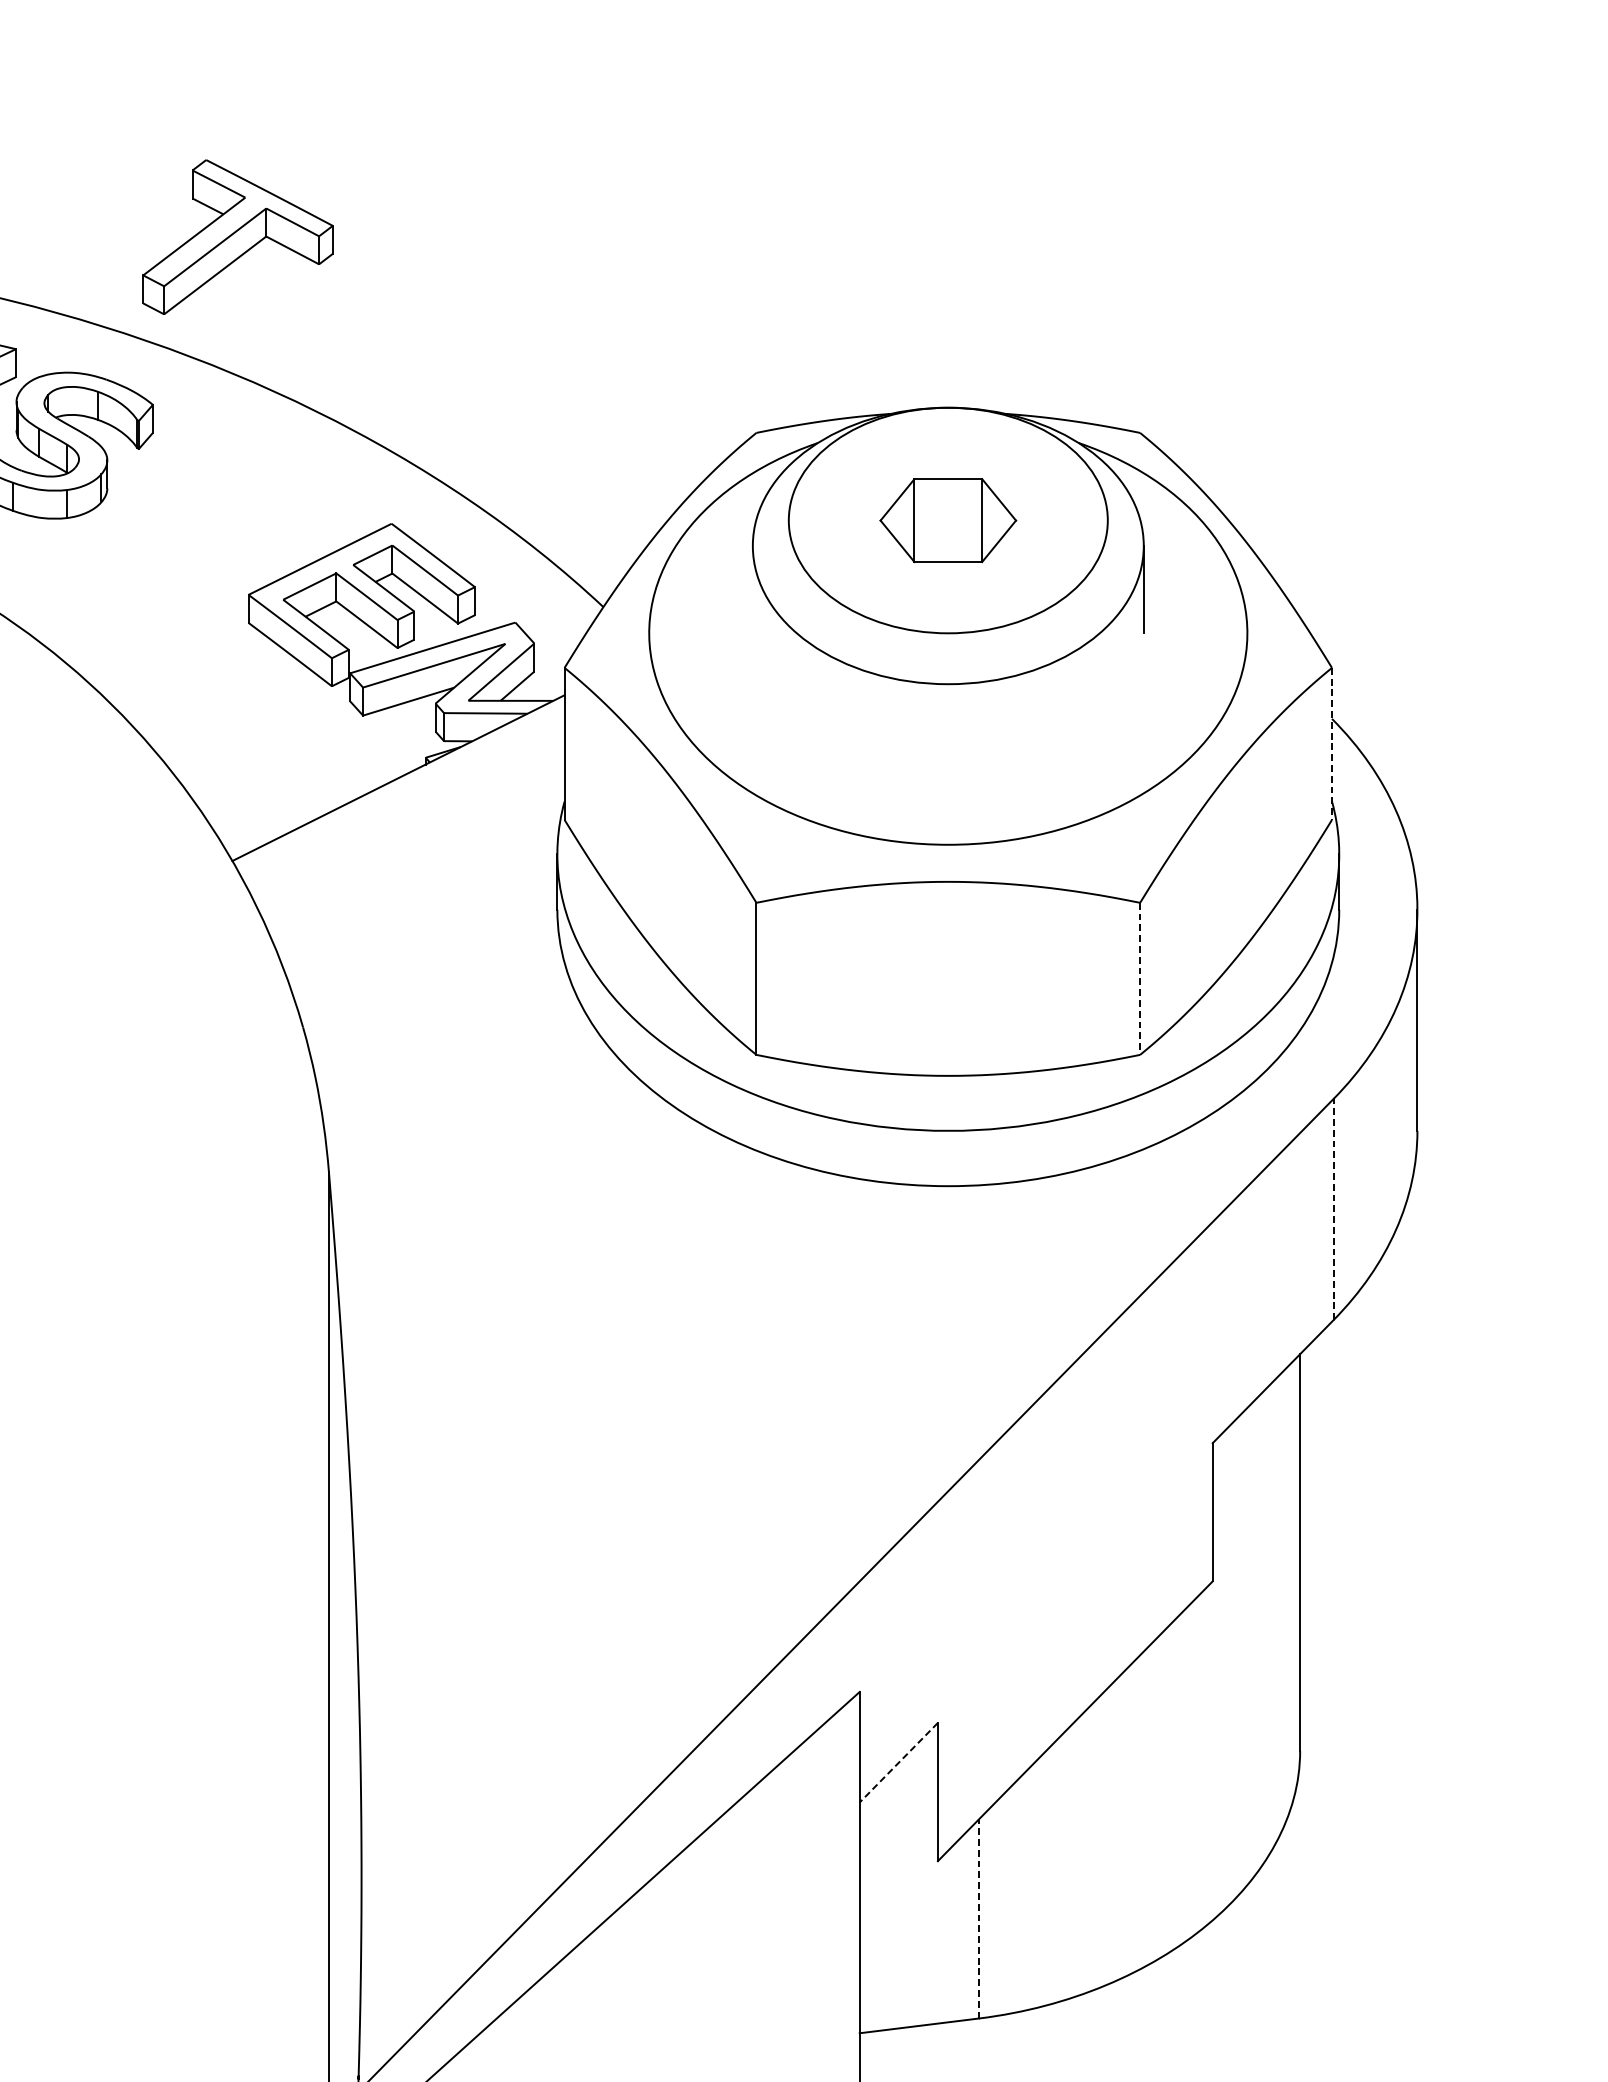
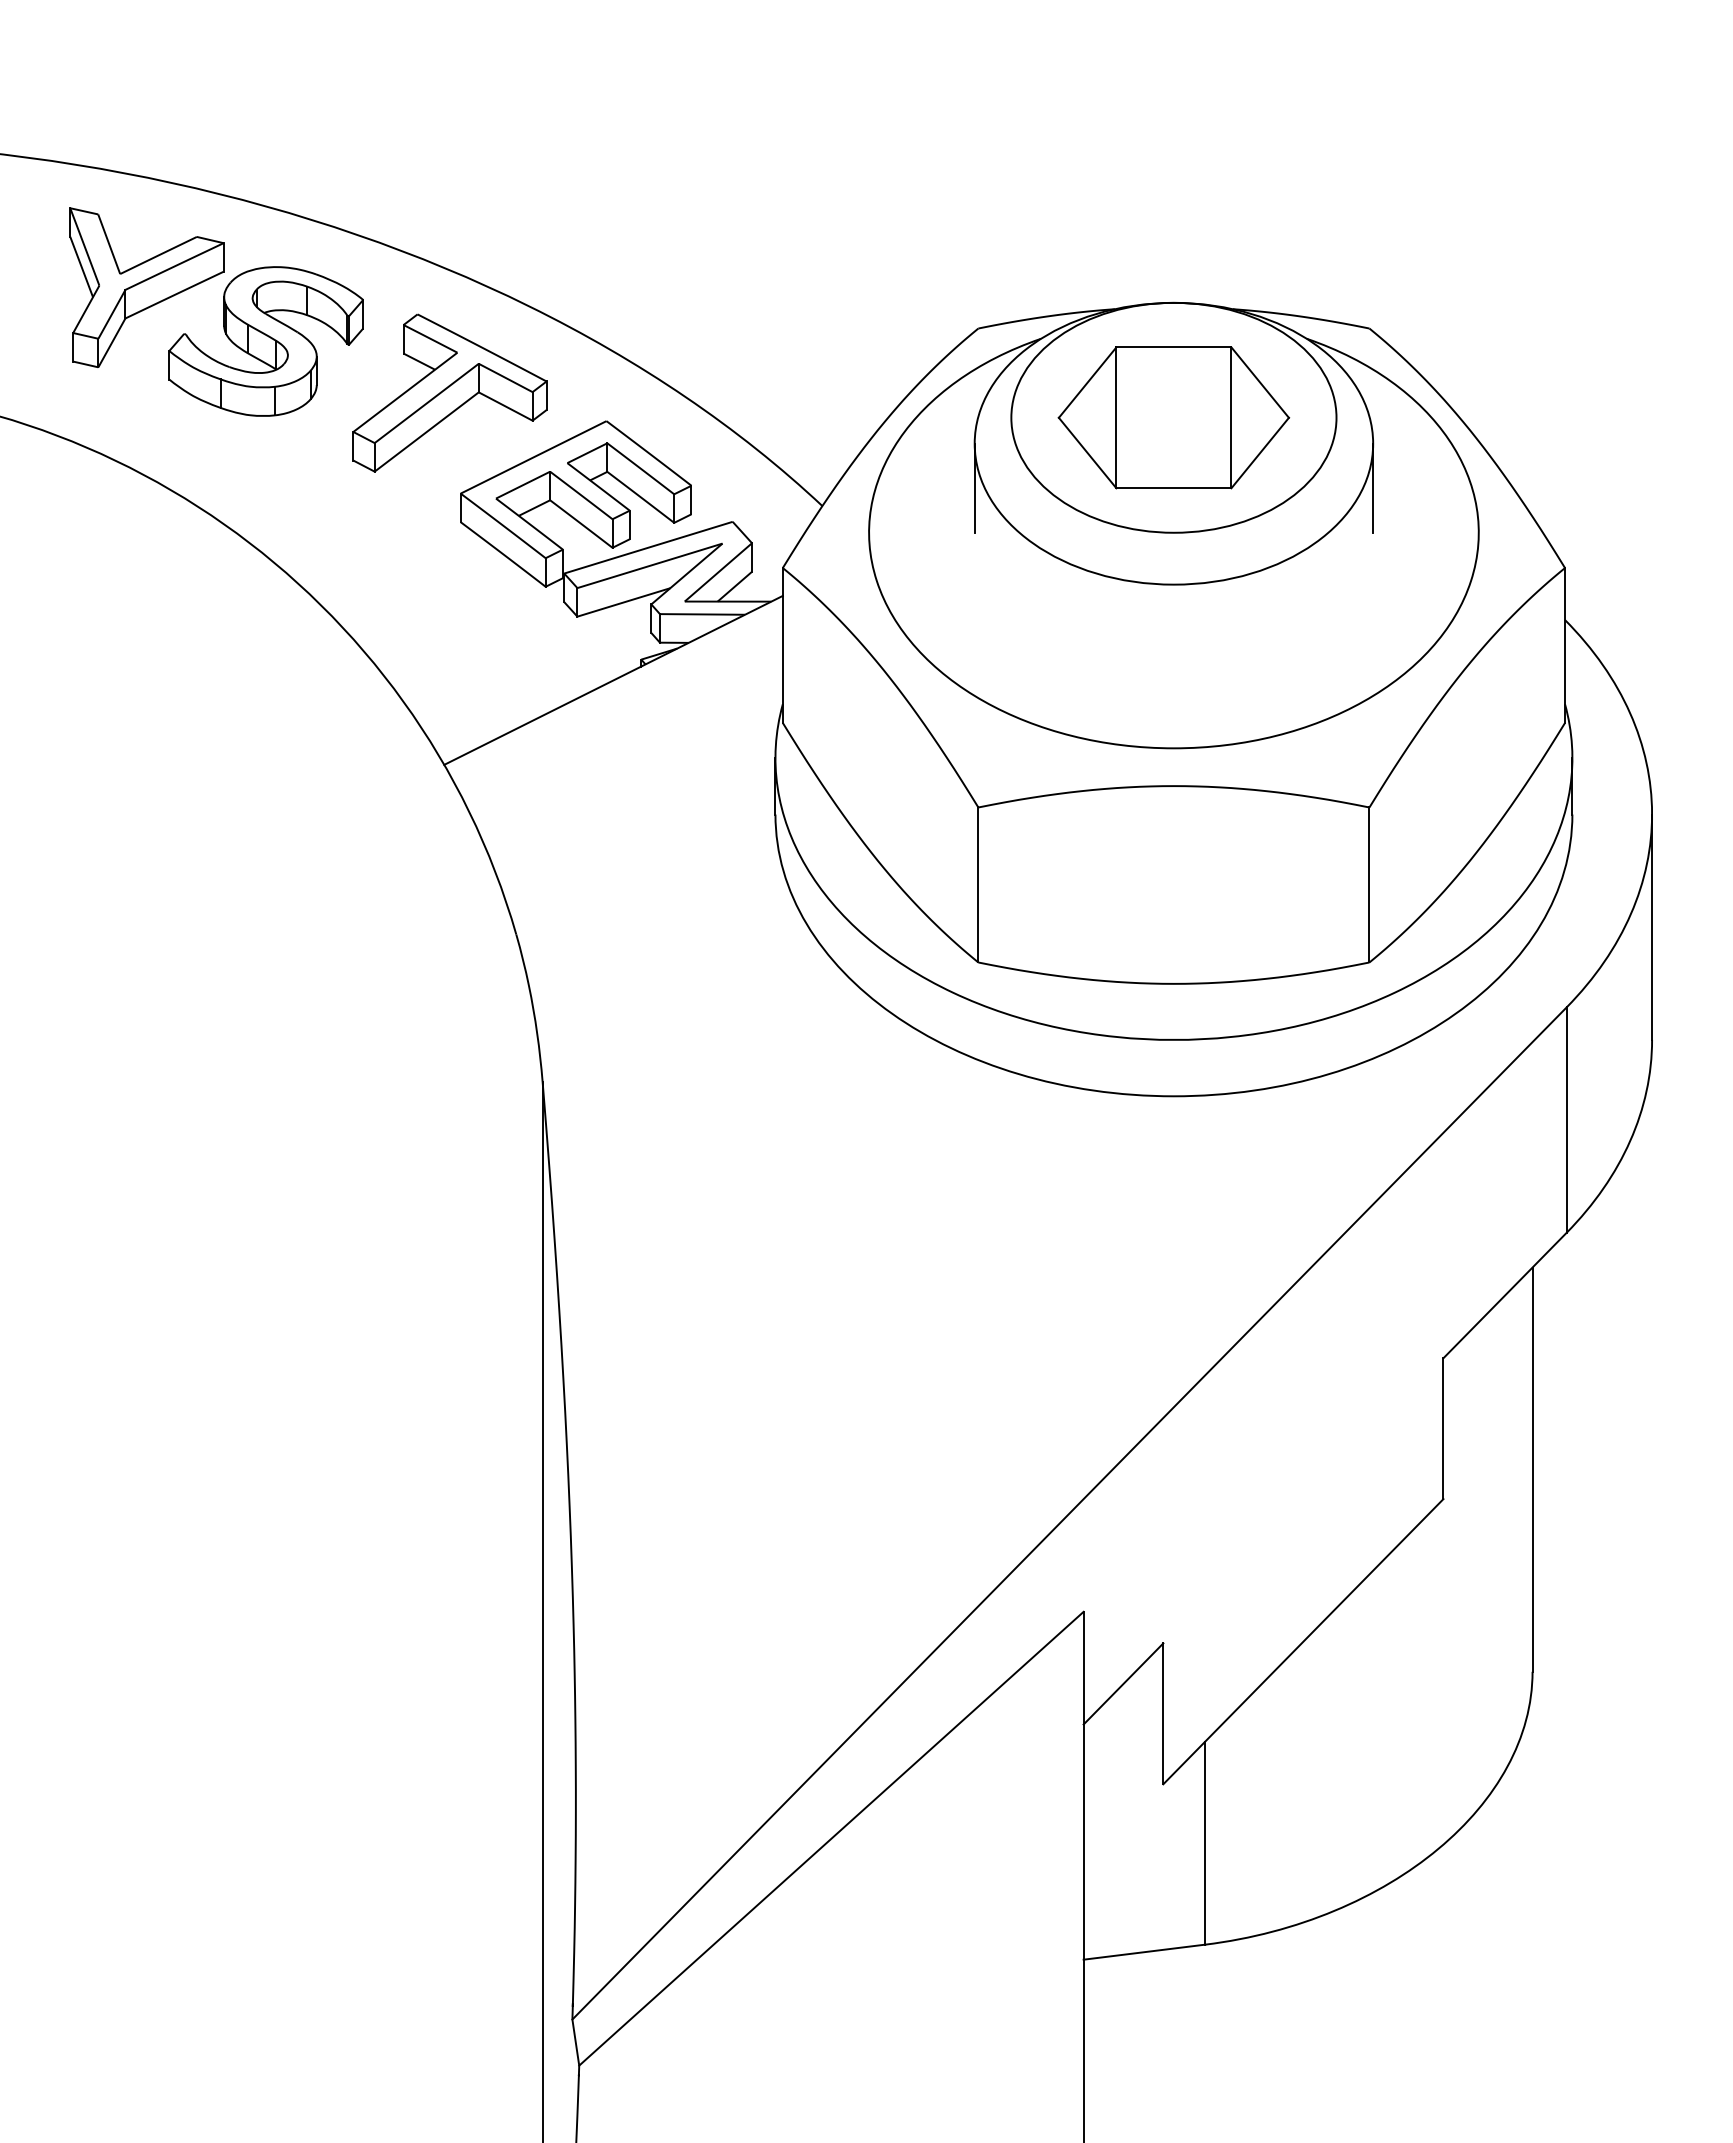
part: (237, 236) -> (449, 392), moved
part: (947, 520) -> (1173, 417), size x1.67
line: (752, 588) -> (974, 487), added
line: (1332, 744) -> (1565, 646), dashed -> solid
line: (1140, 978) -> (1369, 884), dashed -> solid
line: (1333, 1209) -> (1566, 1120), dashed -> solid
line: (898, 1762) -> (1123, 1683), dashed -> solid
line: (979, 1918) -> (1205, 1842), dashed -> solid

